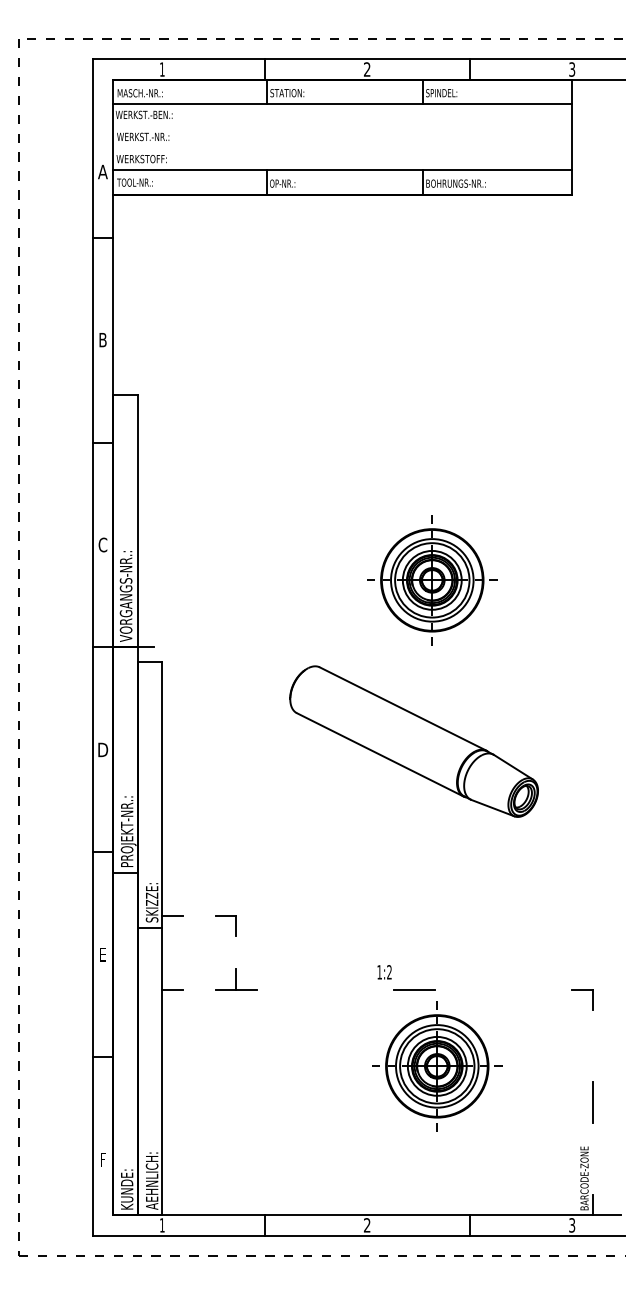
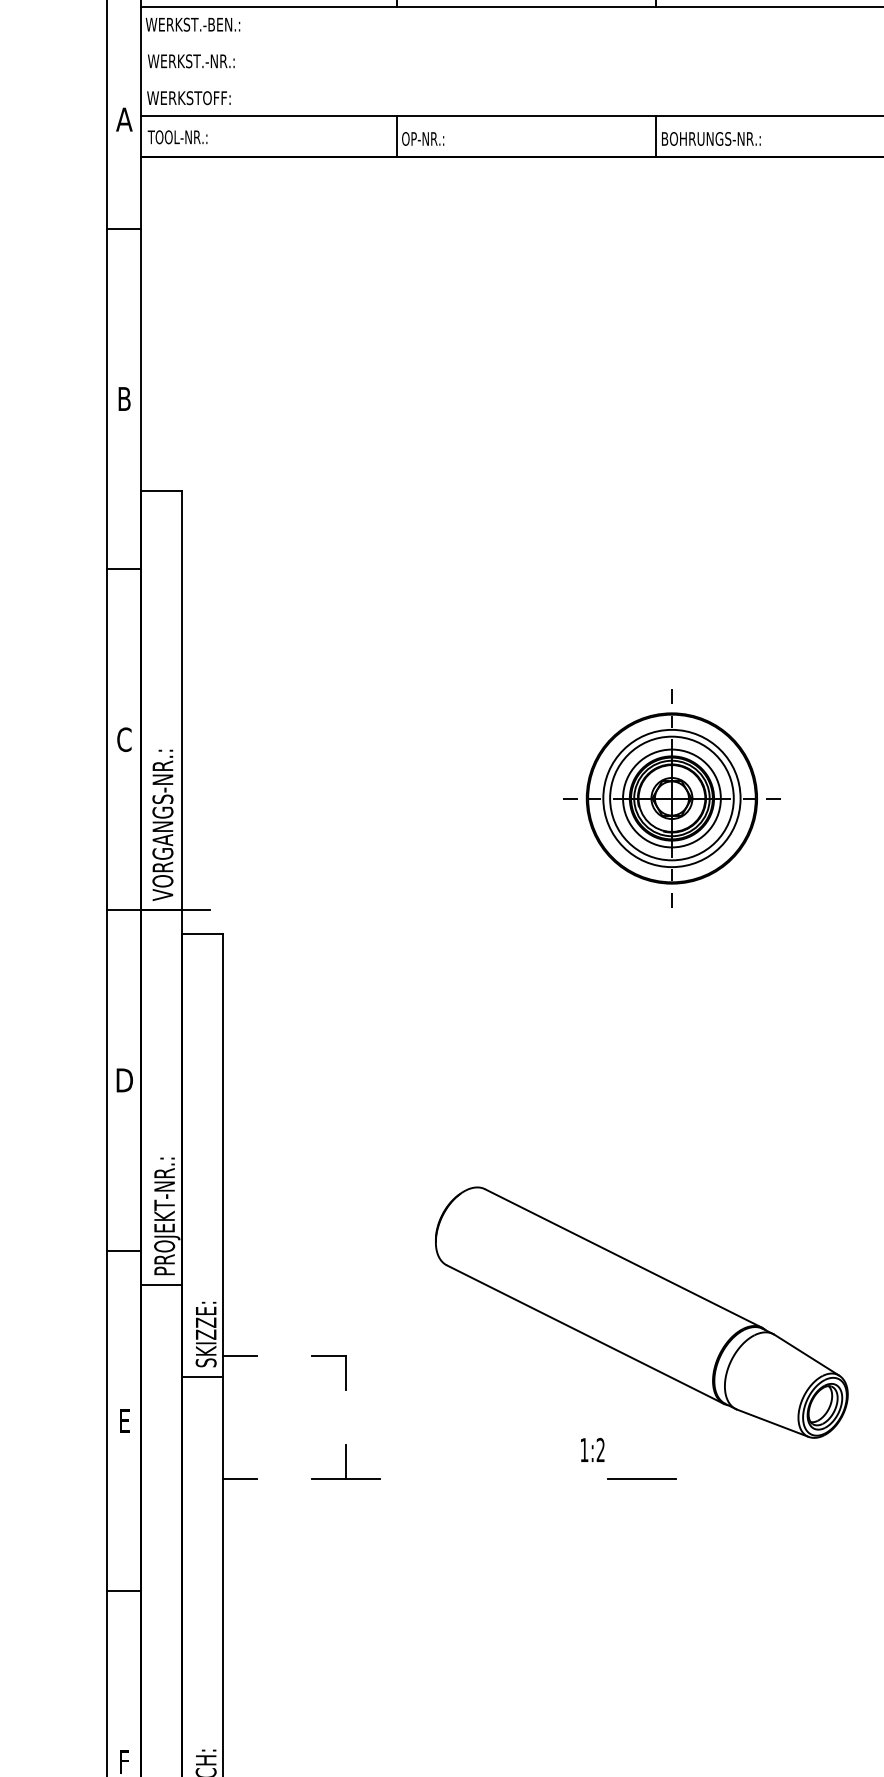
part: (413, 741) -> (640, 1312), moved
part: (437, 1066) -> (680, 1606), removed

